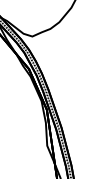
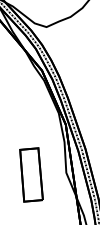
part: (20, 147) -> (30, 175), added

